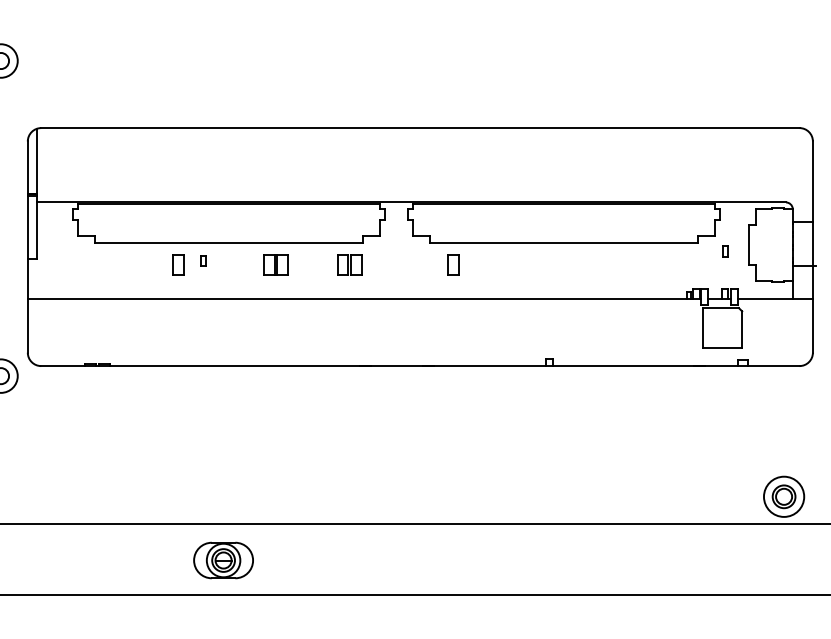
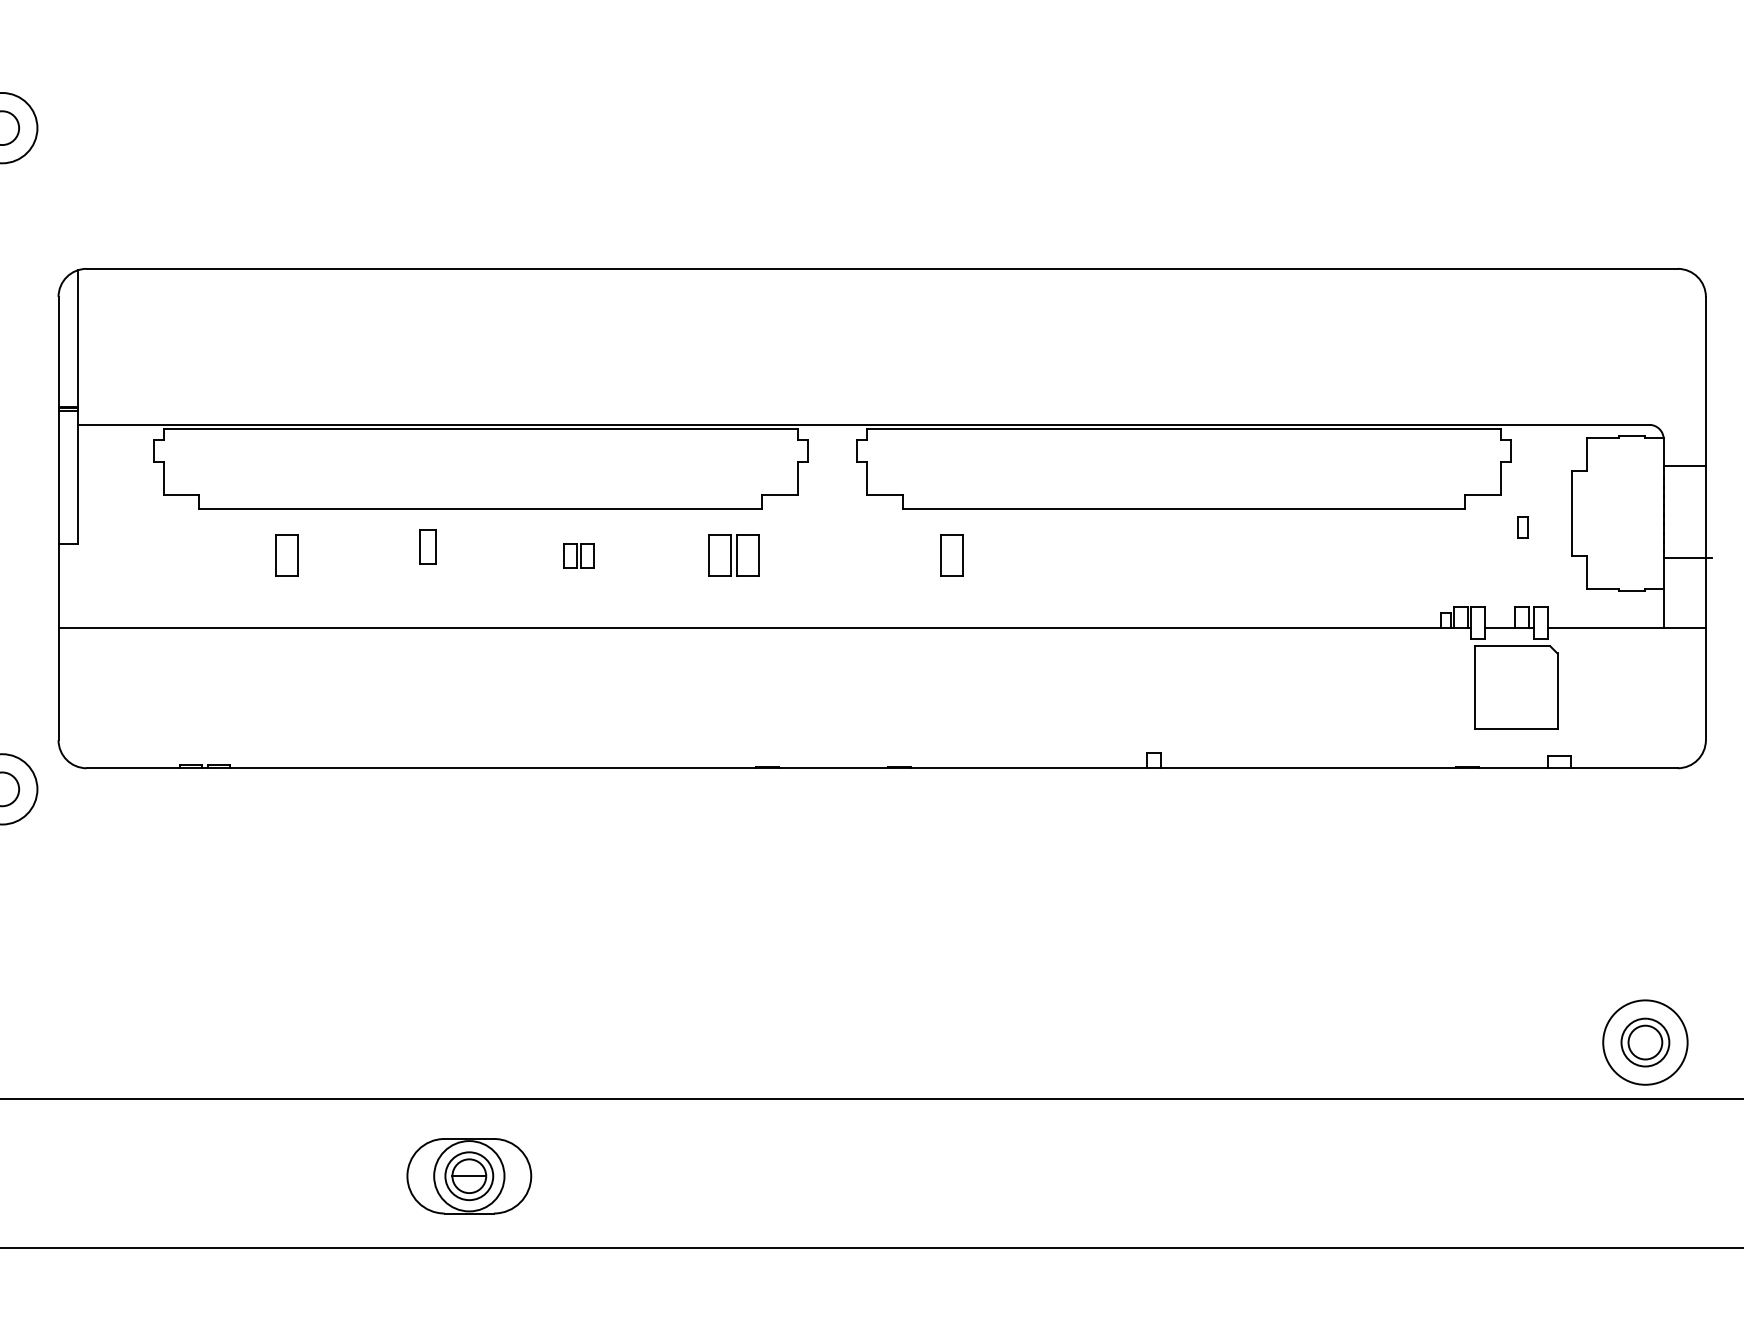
part: (203, 260) -> (427, 546), size x1.6
part: (178, 264) -> (286, 555), moved
part: (275, 264) -> (578, 555), size x0.6

